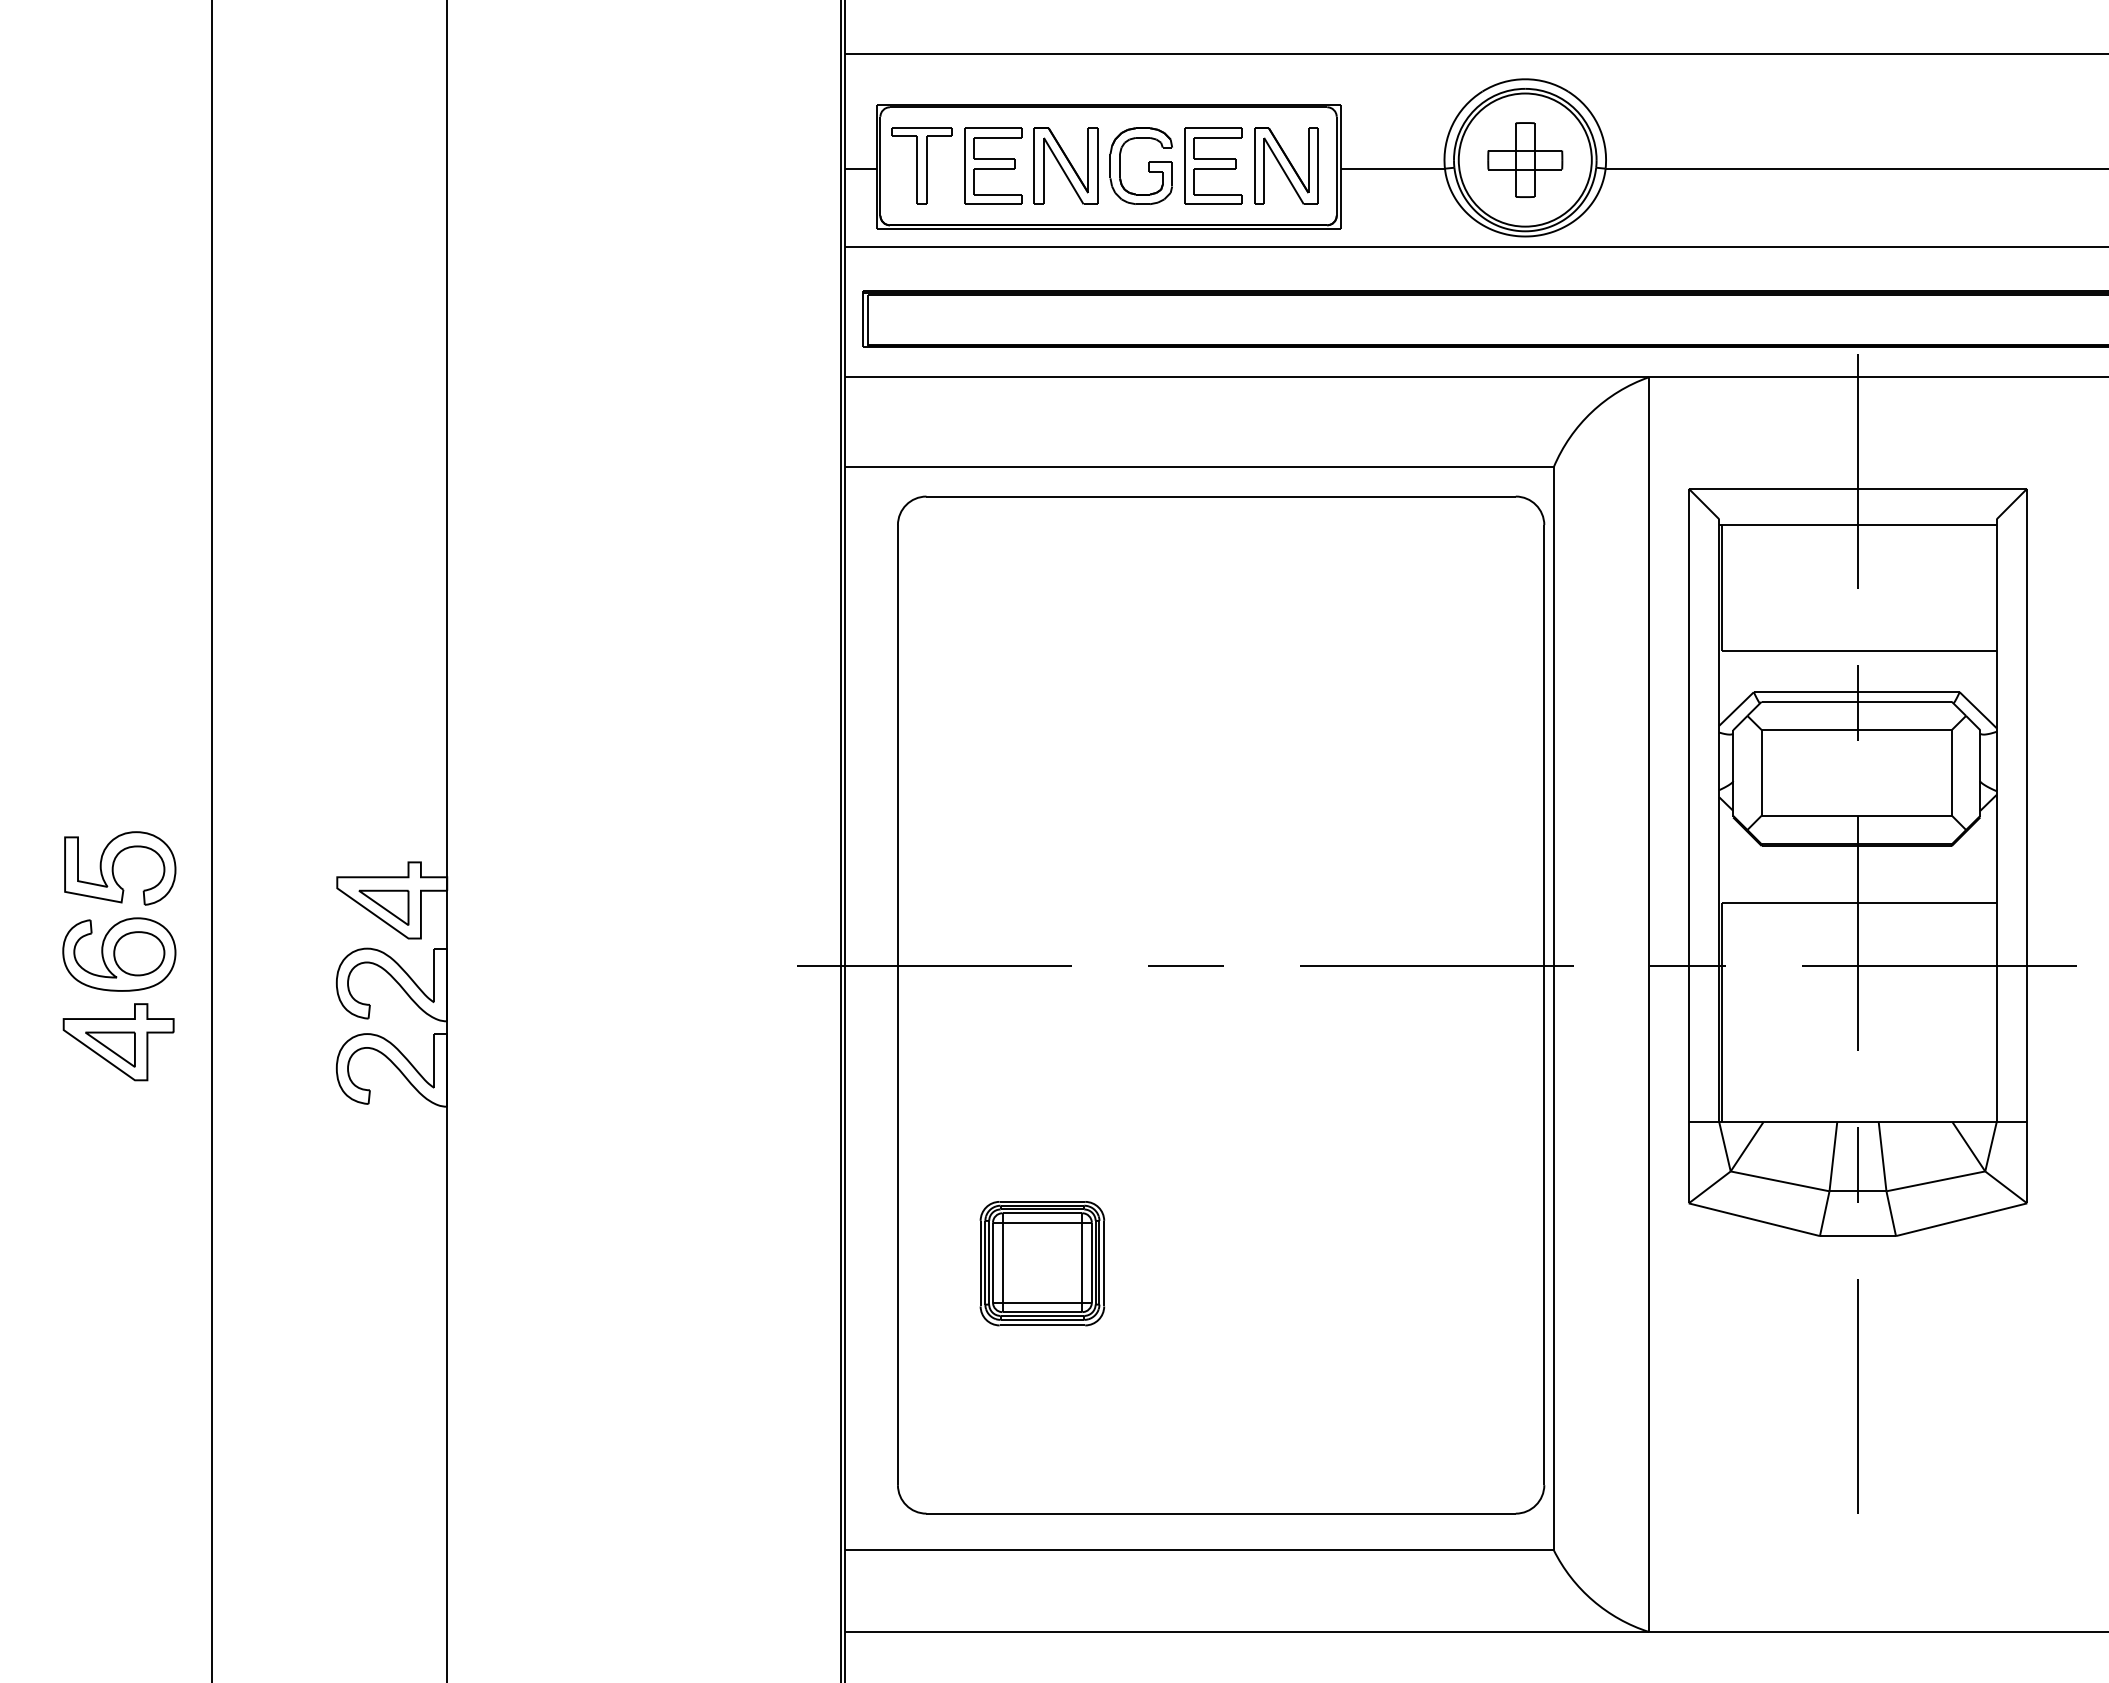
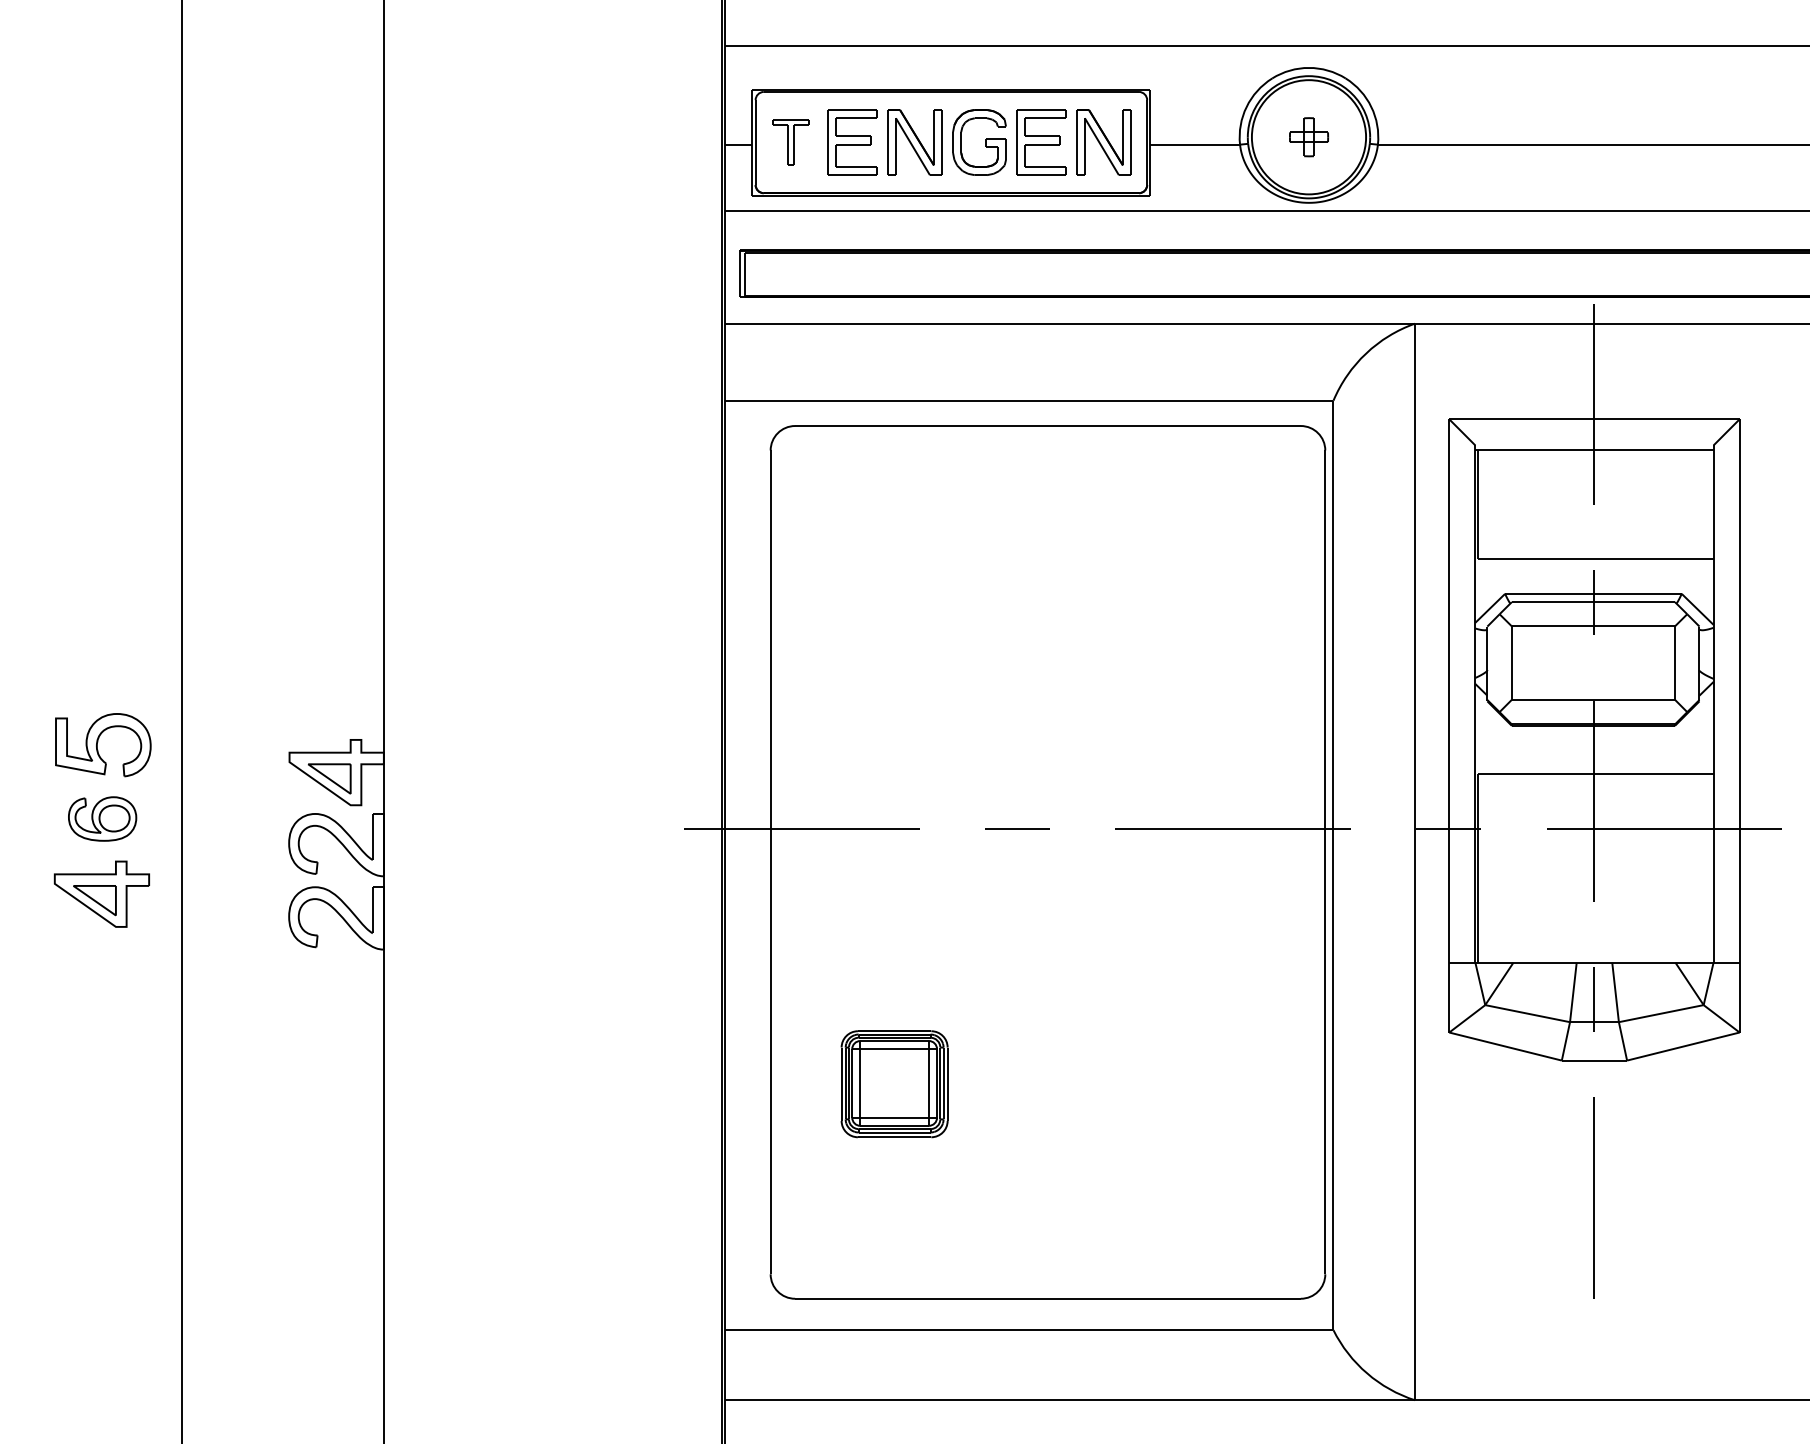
part: (1525, 159) -> (1309, 136), size x0.6
part: (921, 165) -> (790, 141), size x0.7
part: (119, 954) -> (102, 818), size x0.7

